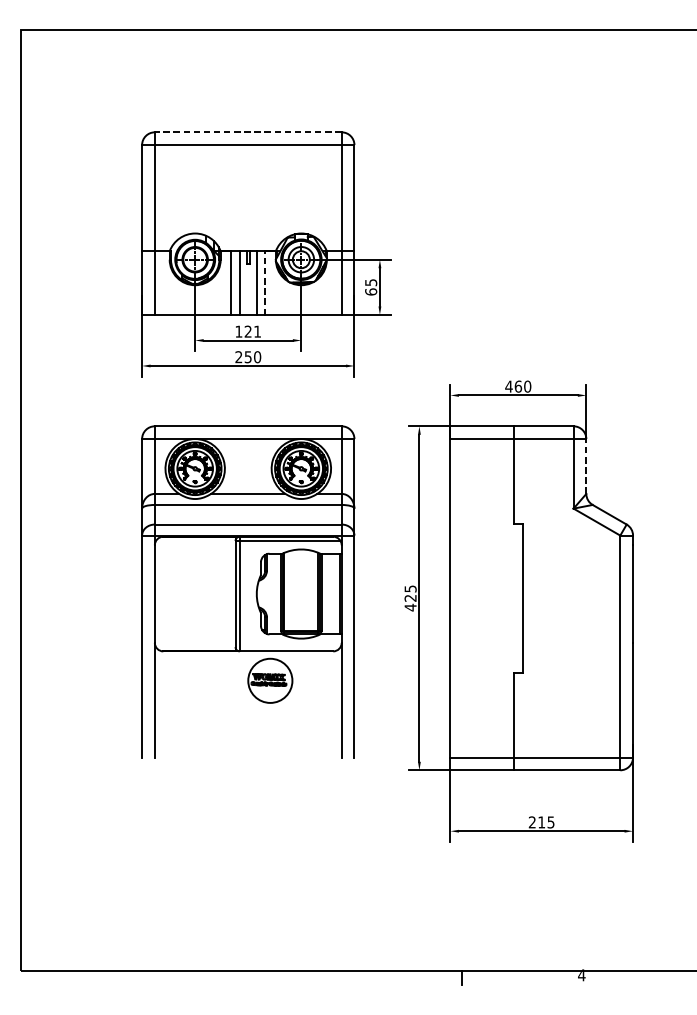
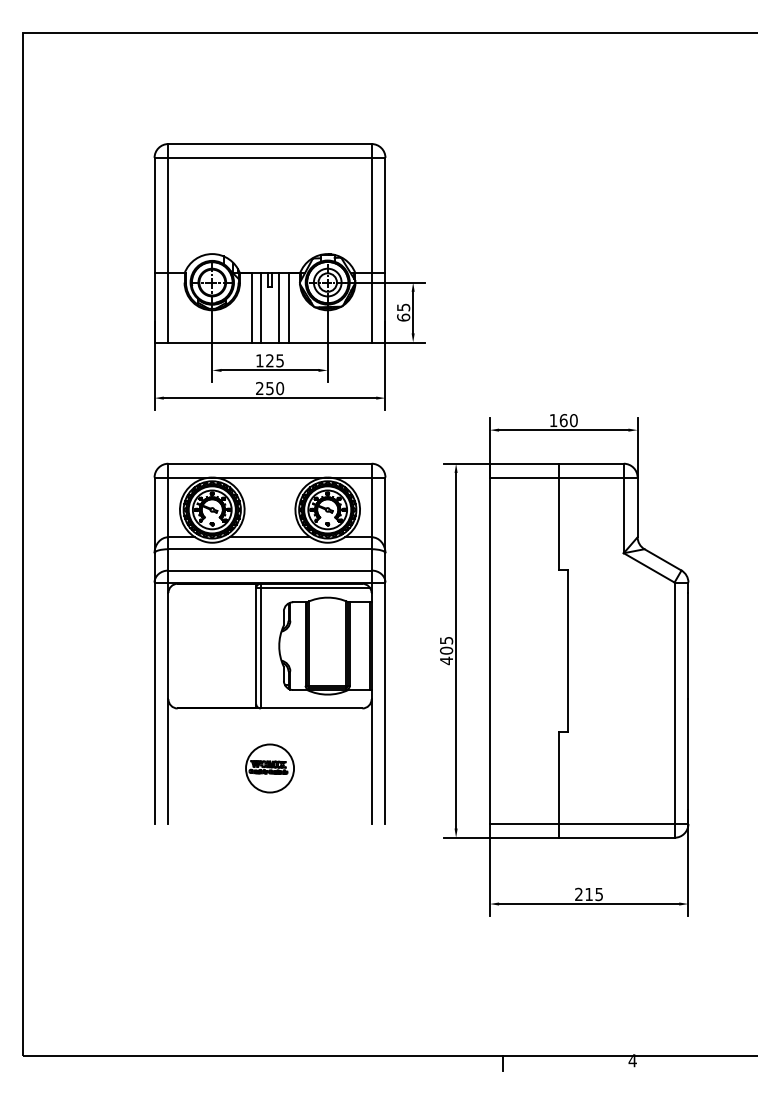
line: (248, 132) -> (270, 144), dashed -> solid
line: (265, 282) -> (288, 307), dashed -> solid
text: (256, 331) -> (279, 360), 121 -> 125
text: (508, 386) -> (553, 420), 460 -> 160
line: (586, 466) -> (637, 507), dashed -> solid
text: (410, 598) -> (446, 650), 425 -> 405
part: (269, 680) -> (269, 768), moved

